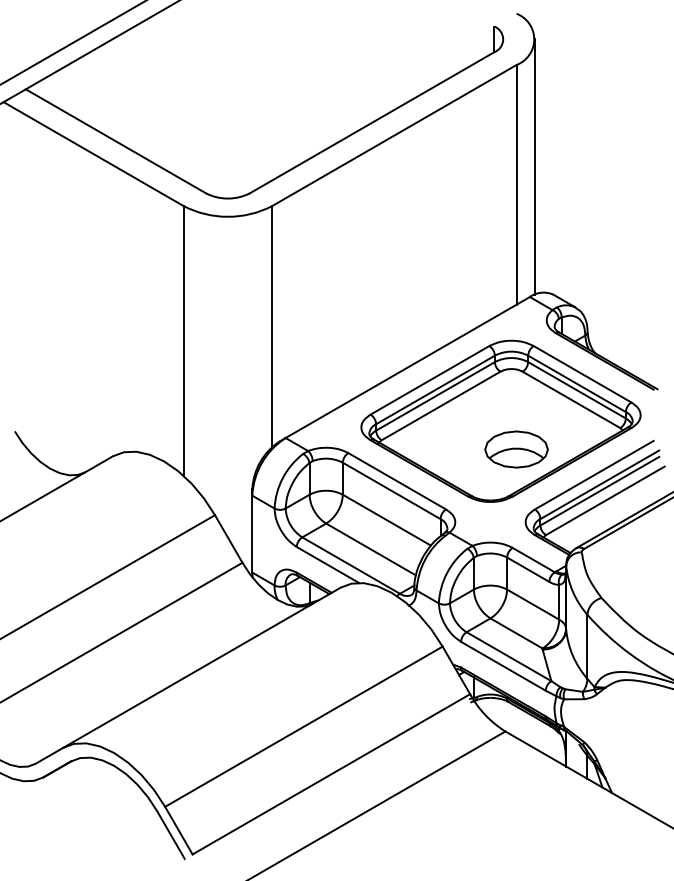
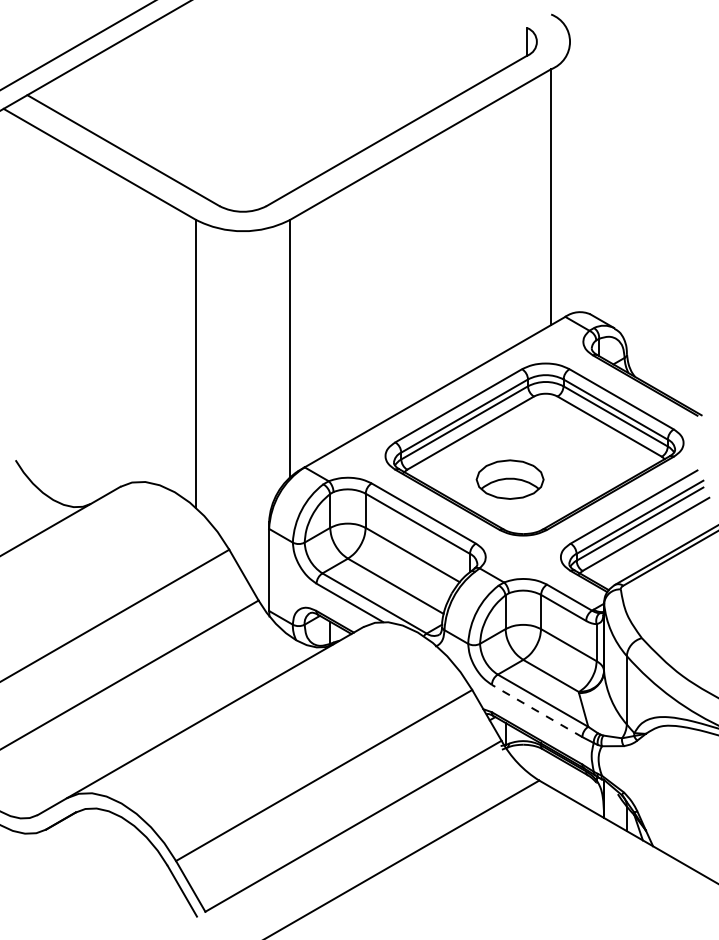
line: (534, 166) -> (570, 177), removed
part: (515, 449) -> (509, 479), moved
line: (502, 665) -> (536, 710), solid -> dashed

